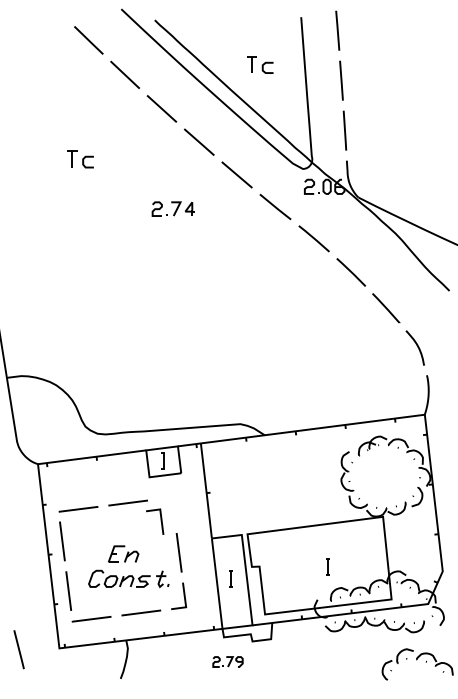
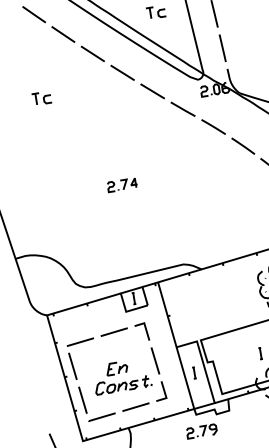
part: (172, 208) -> (121, 184), moved
line: (160, 521) -> (145, 331), moved
part: (227, 661) -> (201, 431), size x1.43

